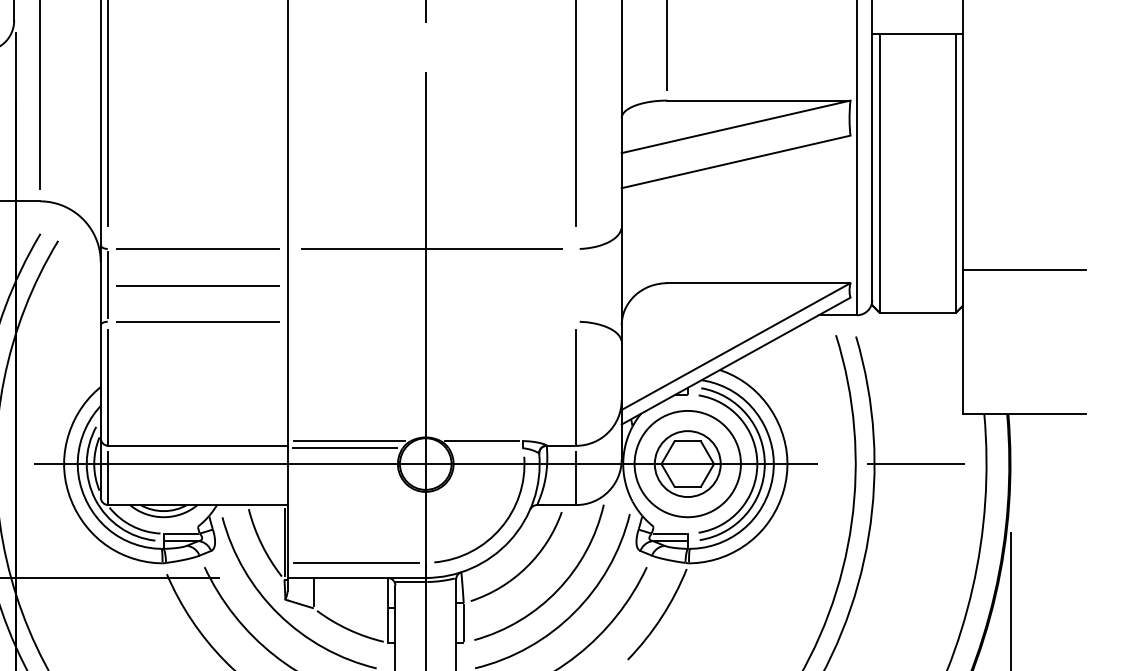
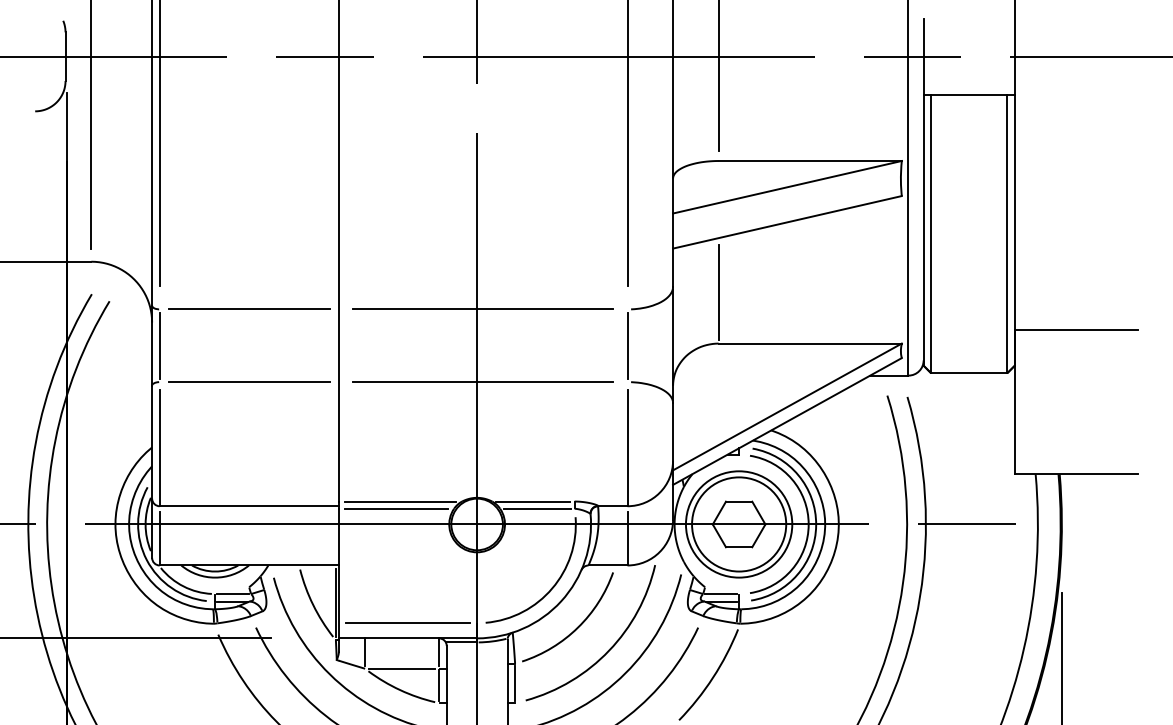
line: (667, 231) -> (718, 291), added
line: (198, 285) -> (249, 345), removed
line: (576, 285) -> (627, 345), added
line: (432, 322) -> (483, 382), added
line: (485, 448) -> (536, 508), added
circle: (688, 464) -> (739, 524), size x1.43
line: (350, 608) -> (401, 668), added

